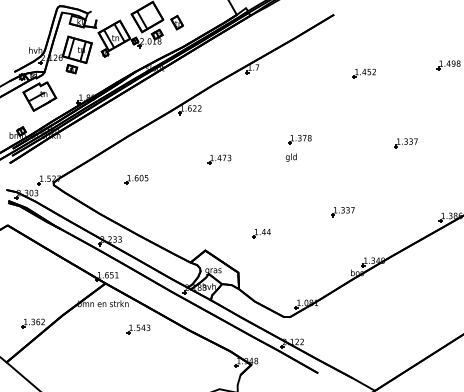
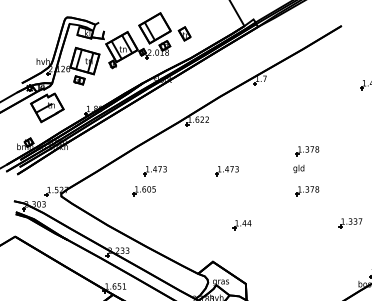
part: (147, 159) -> (155, 170), added
part: (299, 179) -> (307, 190), added
part: (261, 233) -> (242, 224), moved

